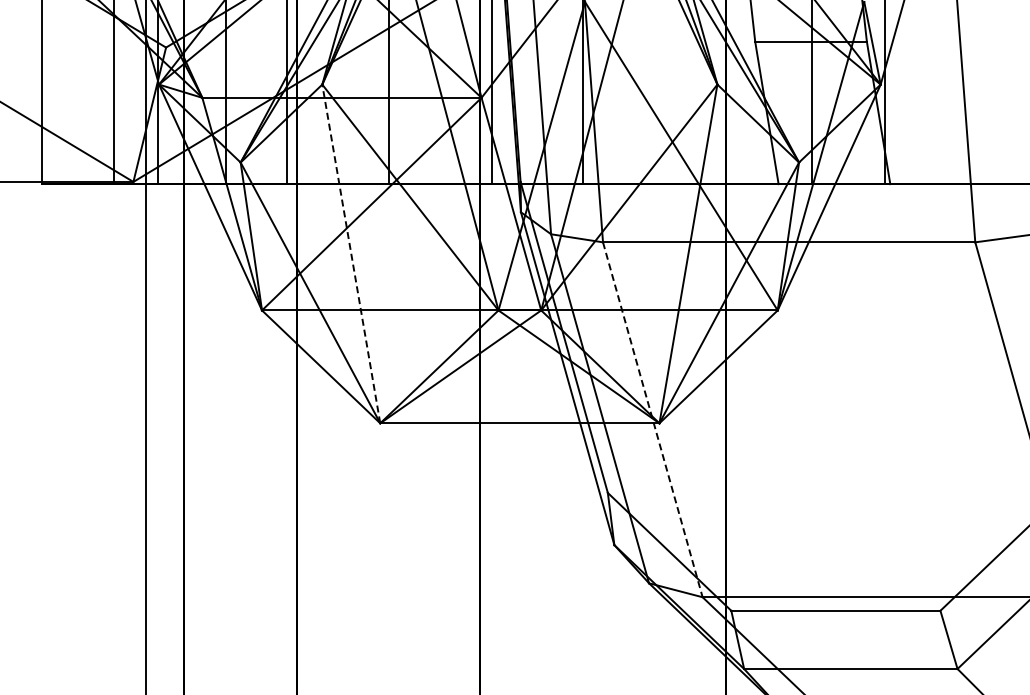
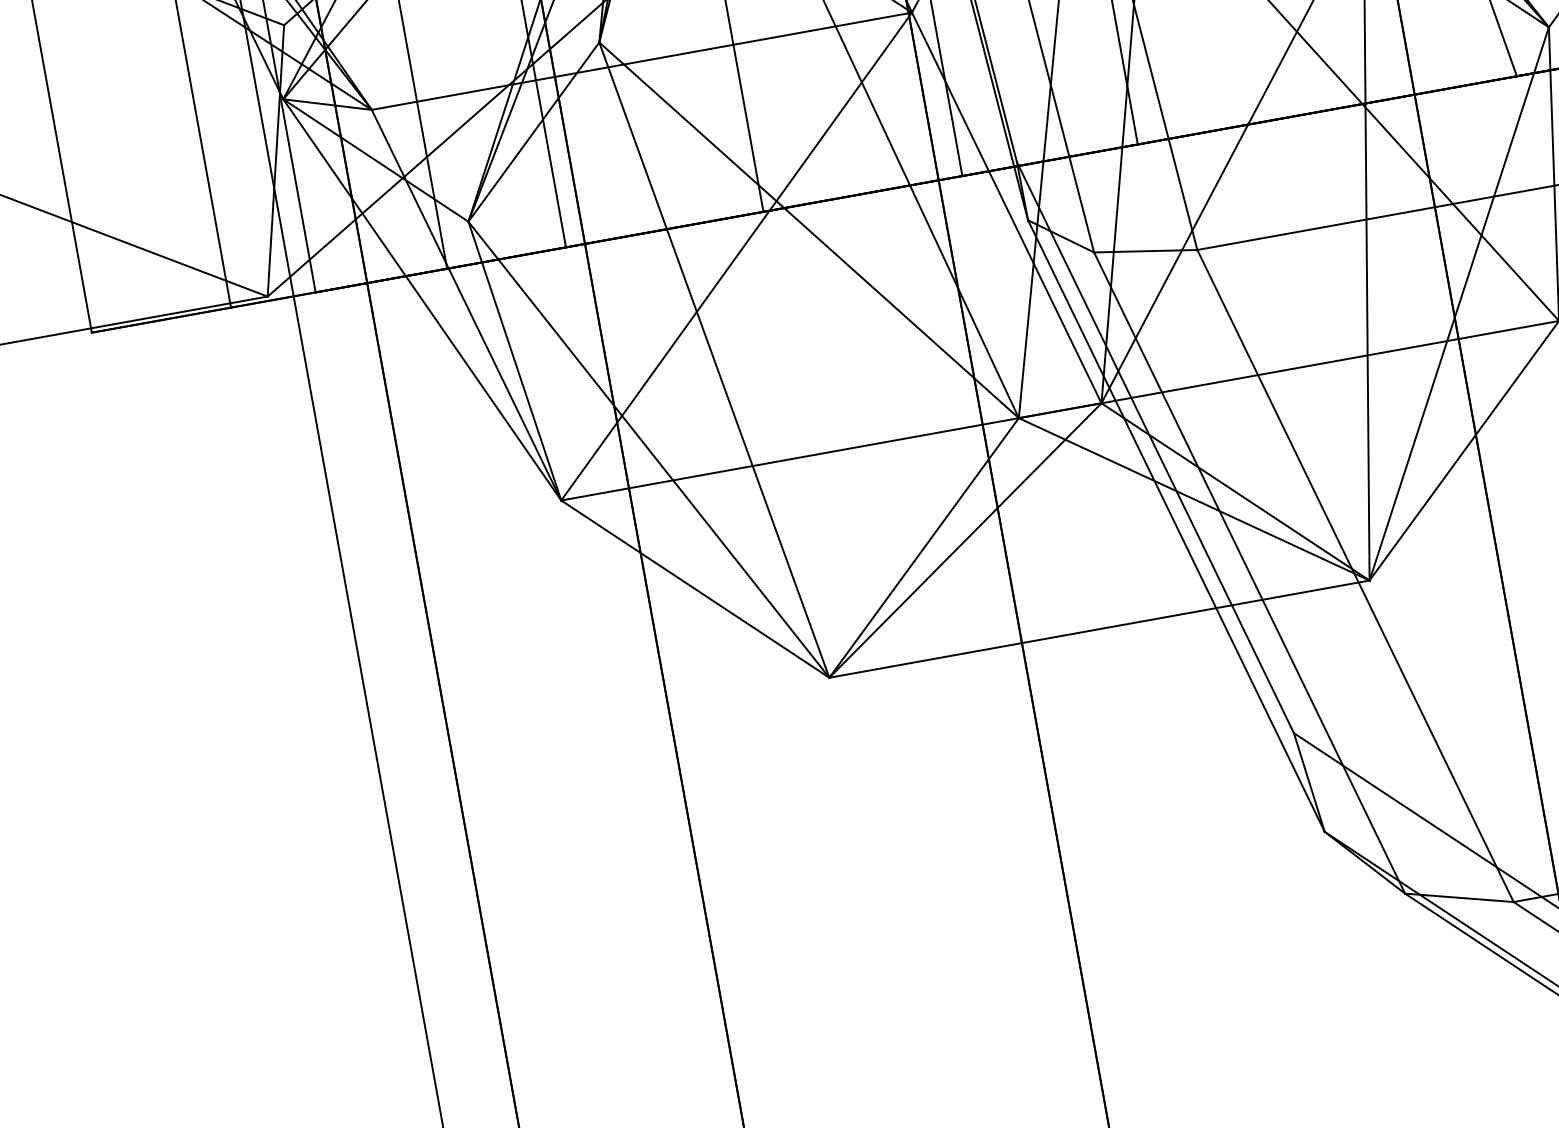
line: (351, 253) -> (714, 359), dashed -> solid
line: (652, 420) -> (1355, 577), dashed -> solid

